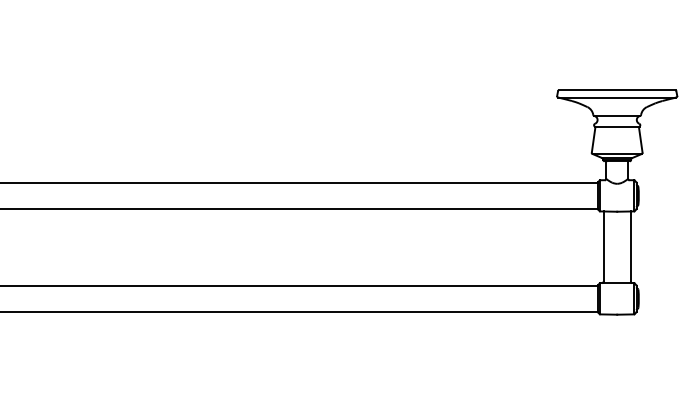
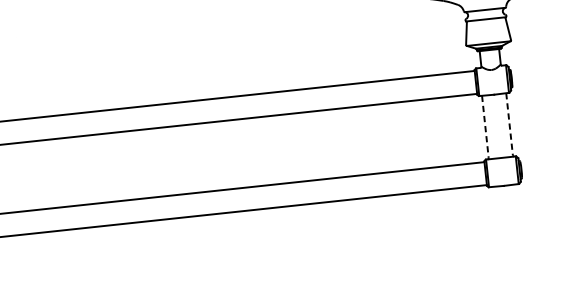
line: (603, 246) -> (485, 126), solid -> dashed
line: (630, 246) -> (509, 124), solid -> dashed

